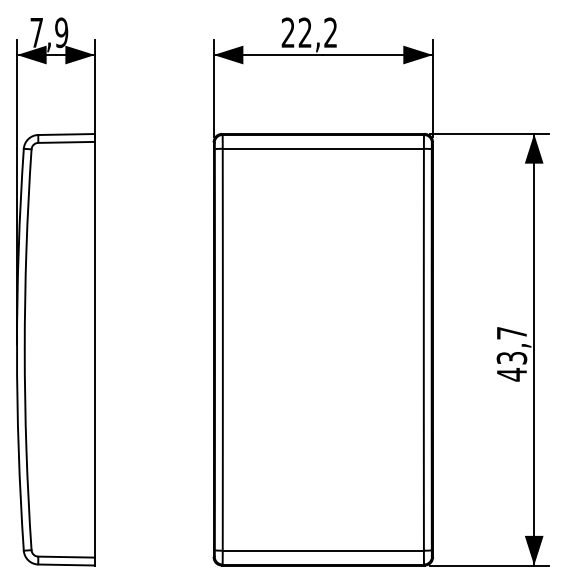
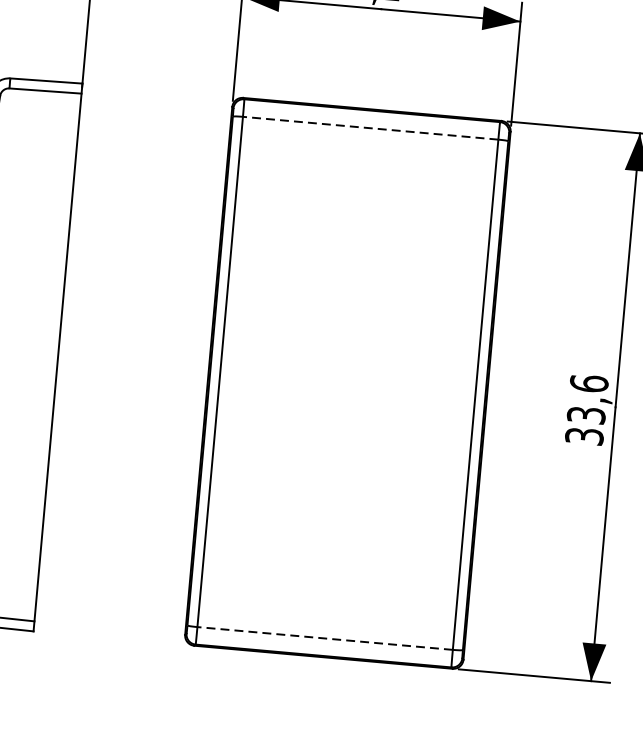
line: (323, 148) -> (370, 127), solid -> dashed
text: (511, 353) -> (586, 409), 43,7 -> 33,6
line: (323, 550) -> (325, 638), solid -> dashed

